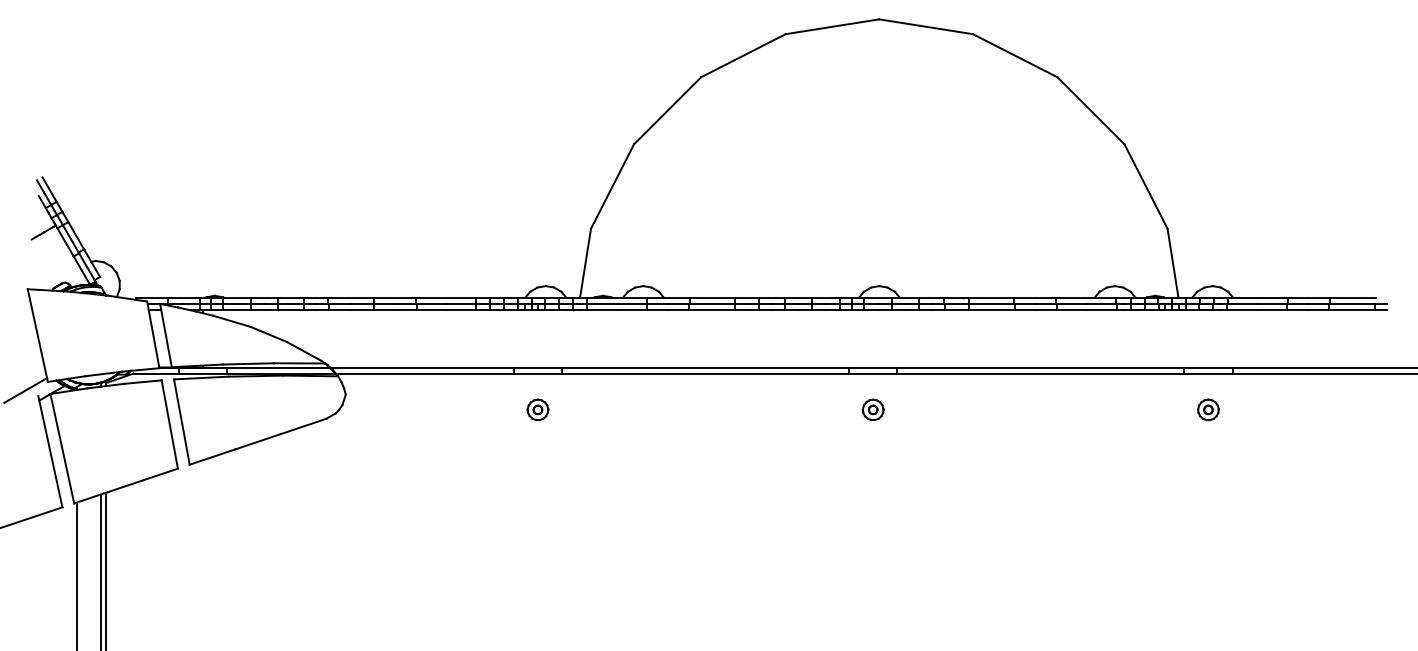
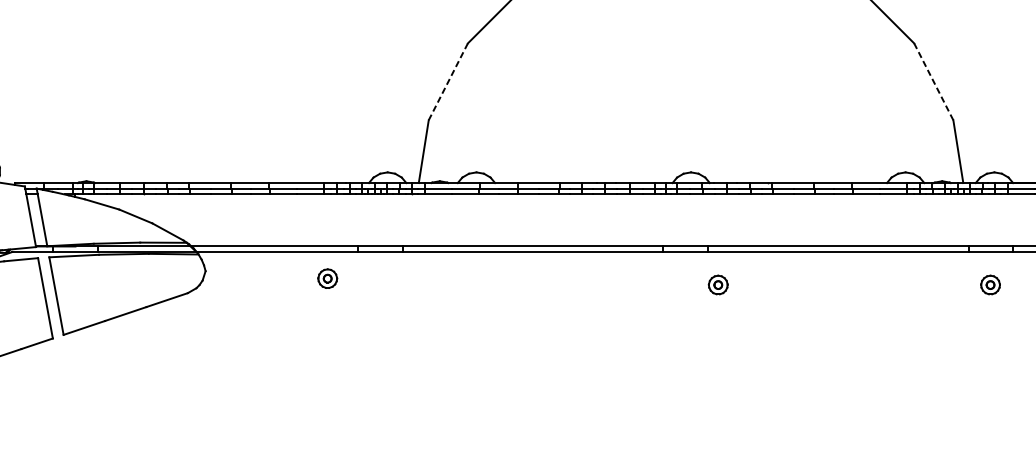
line: (1145, 186) -> (933, 81), solid -> dashed
line: (612, 187) -> (448, 82), solid -> dashed
part: (537, 409) -> (327, 278), moved
part: (872, 409) -> (717, 284), moved

